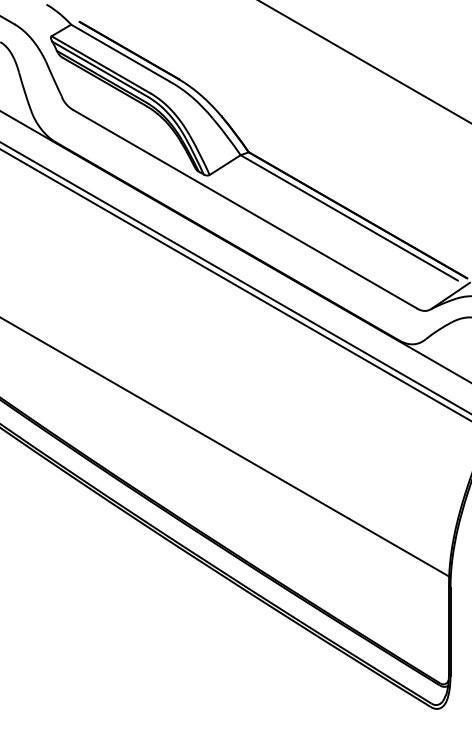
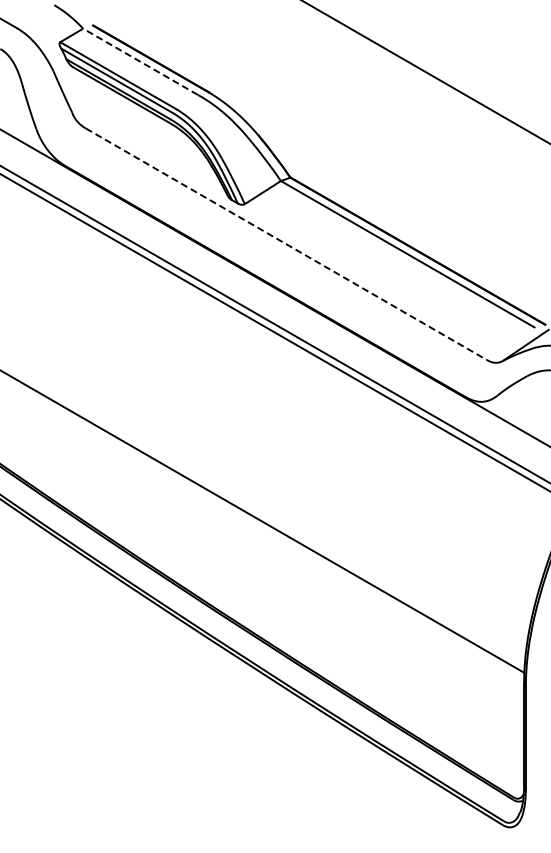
line: (120, 52) -> (140, 61), solid -> dashed
line: (245, 209) -> (286, 244), solid -> dashed

